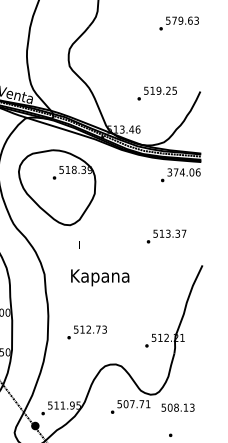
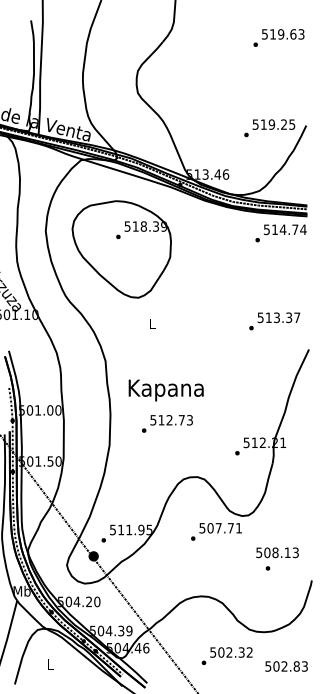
text: (174, 20) -> (272, 34), 579.63 -> 519.63
text: (157, 93) -> (269, 128), moved
text: (184, 172) -> (285, 229), 374.06 -> 514.74
text: (166, 236) -> (274, 321), moved
text: (99, 277) -> (165, 390), moved
text: (87, 332) -> (167, 423), moved
text: (178, 407) -> (277, 552), moved

